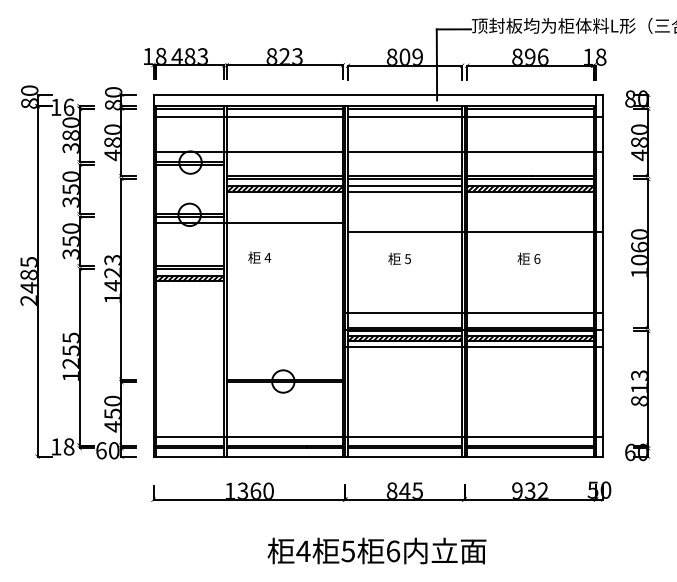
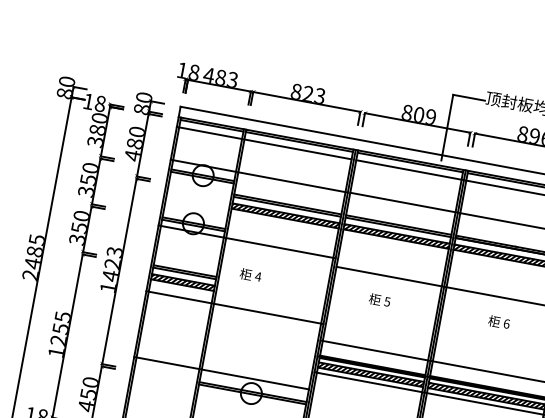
text: (68, 106) -> (100, 103), 16 -> 18
hatch: (404, 188) -> (396, 236), added
line: (249, 294) -> (235, 307), added
line: (247, 365) -> (221, 372), added

